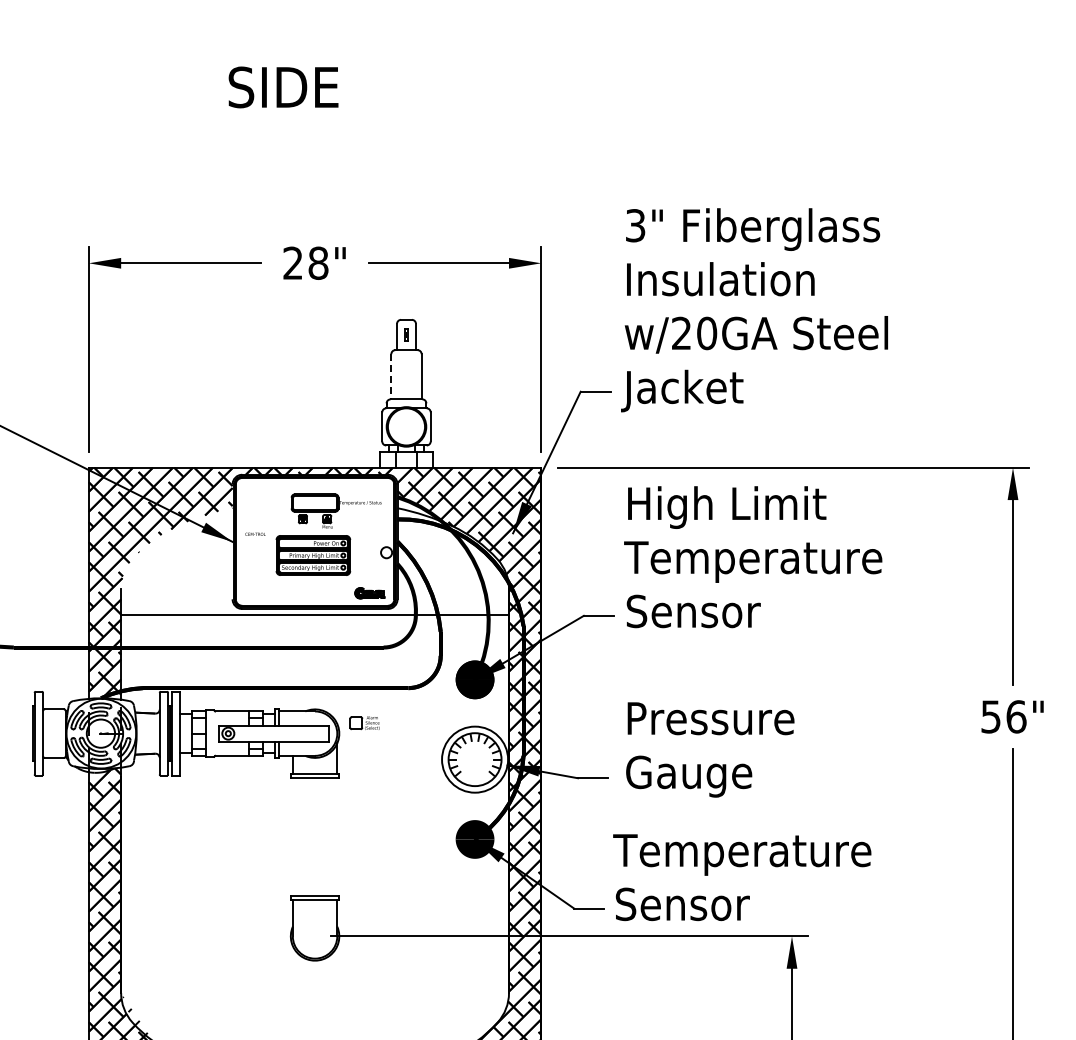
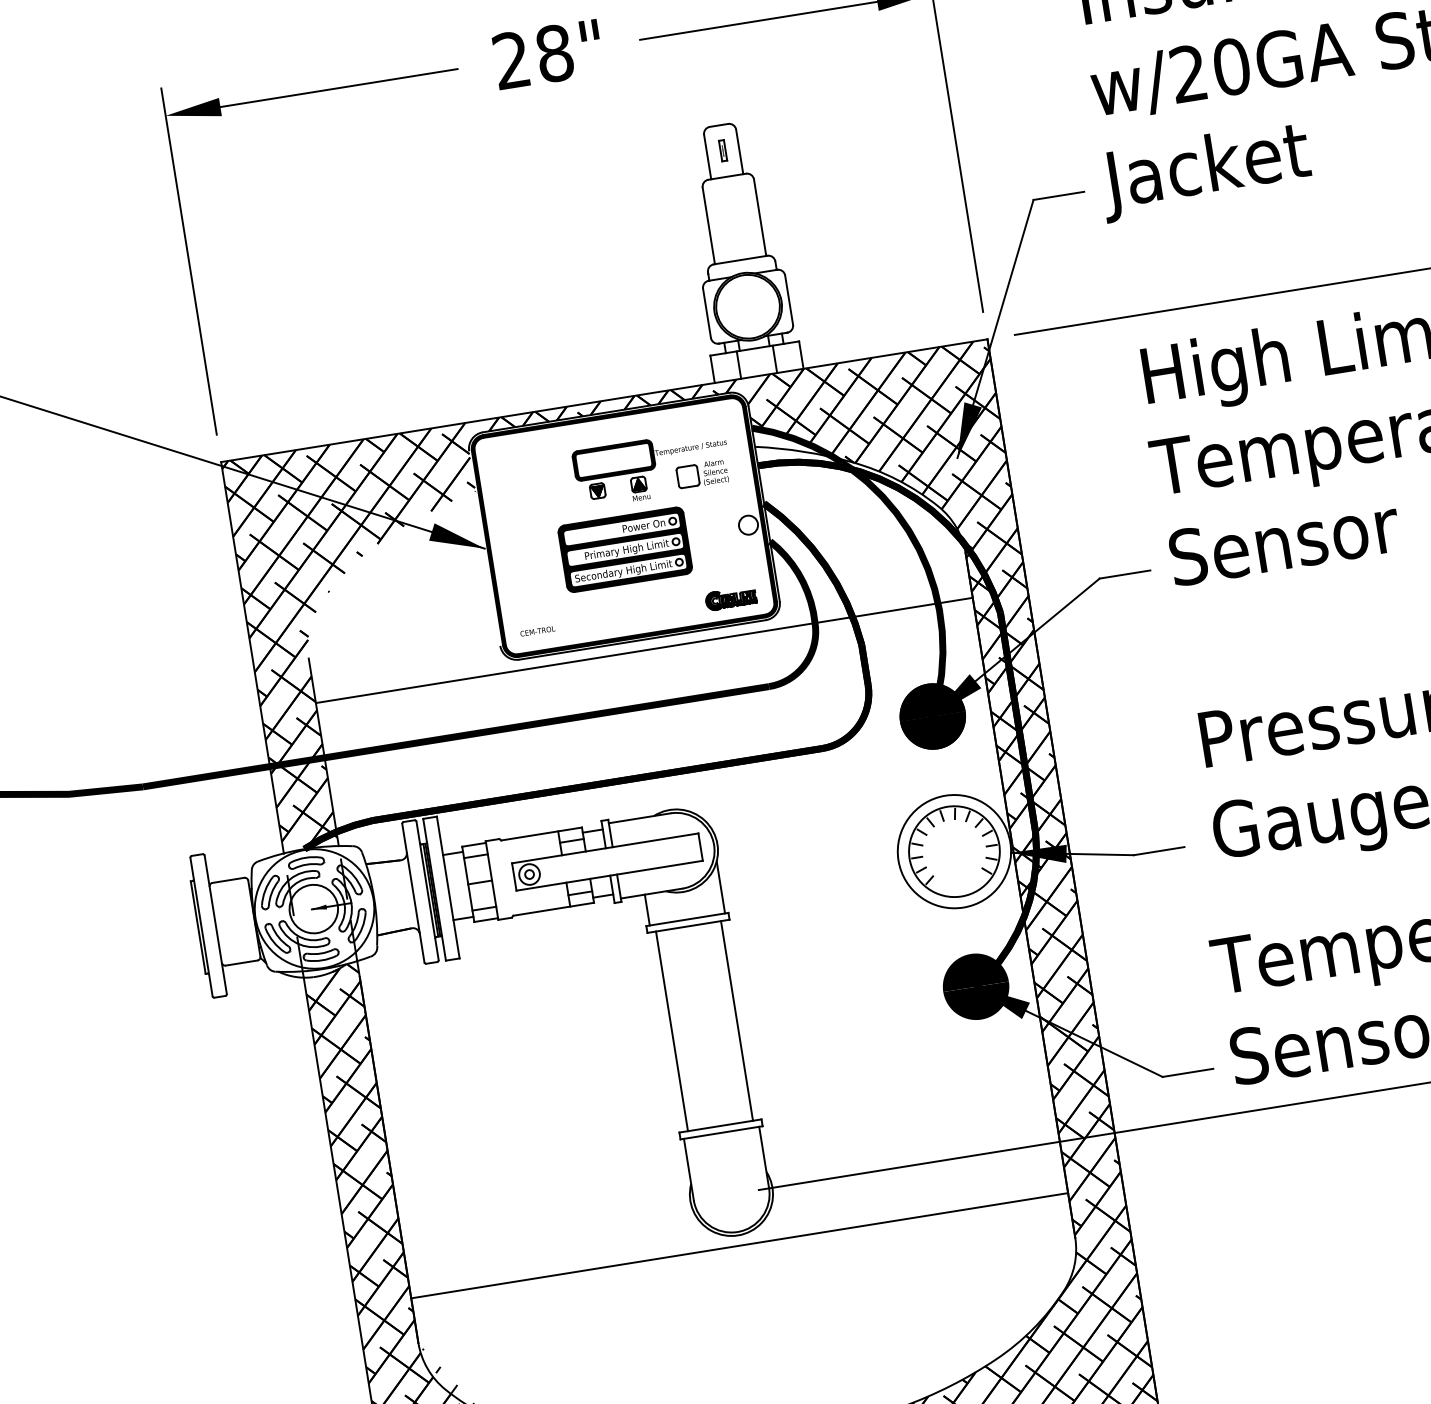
line: (391, 376) -> (708, 225), dashed -> solid
text: (255, 533) -> (537, 629), moved
part: (364, 723) -> (702, 474), moved
line: (295, 837) -> (671, 1032), added
line: (334, 837) -> (737, 1021), added
line: (315, 966) -> (740, 1245), added

